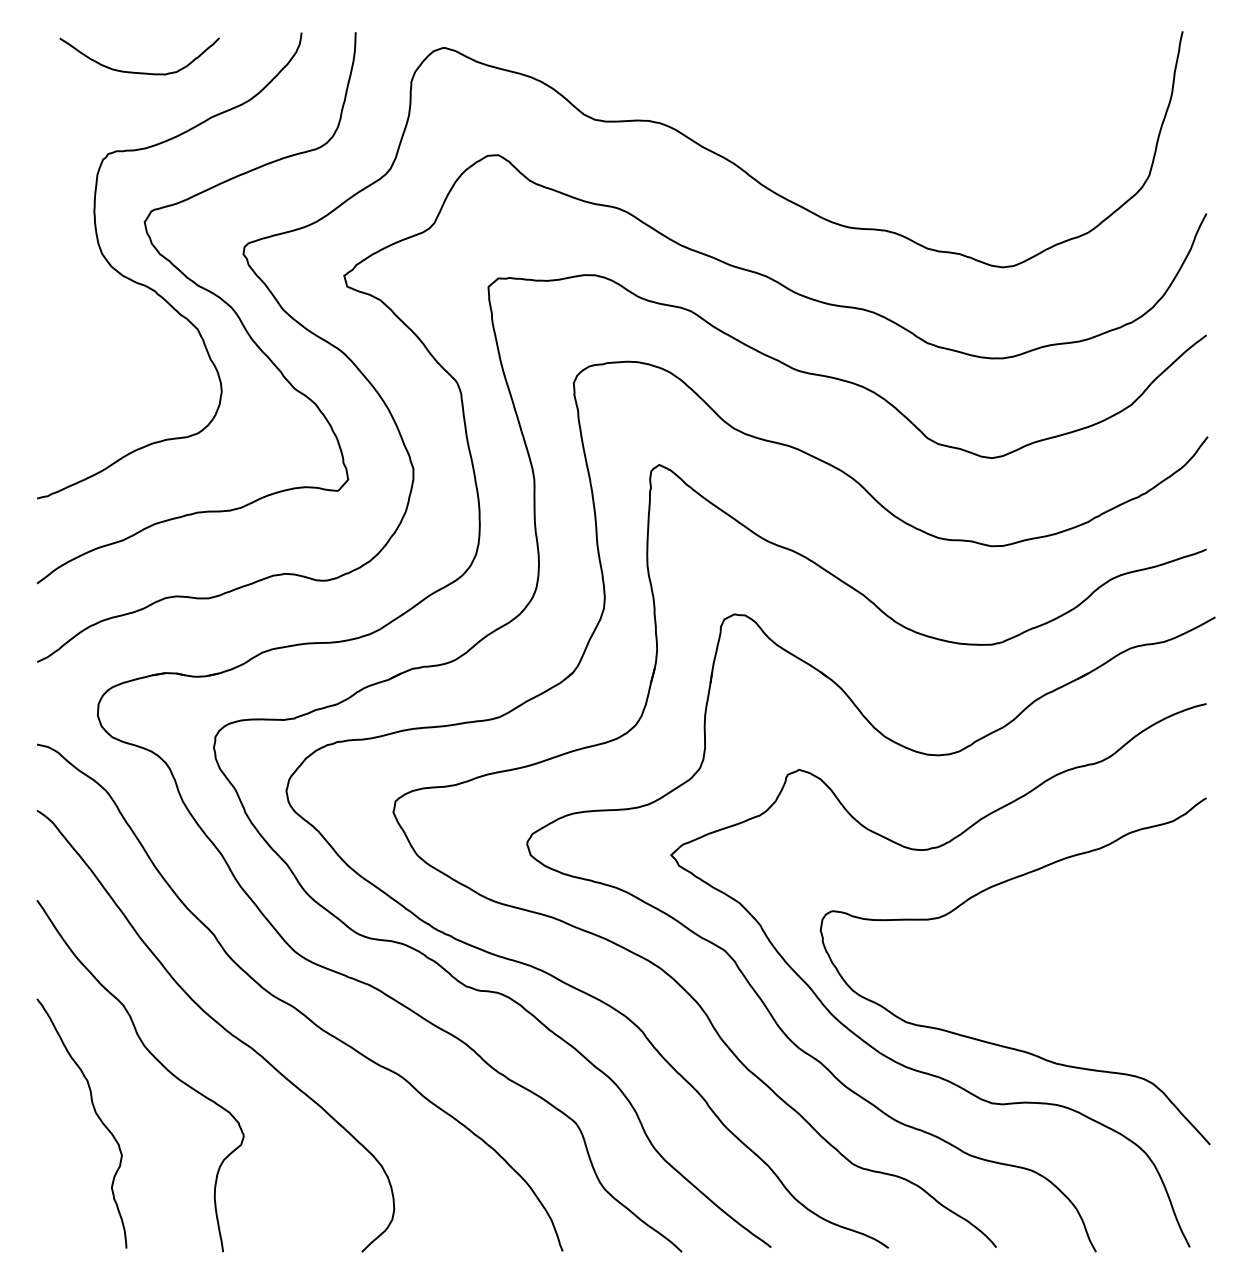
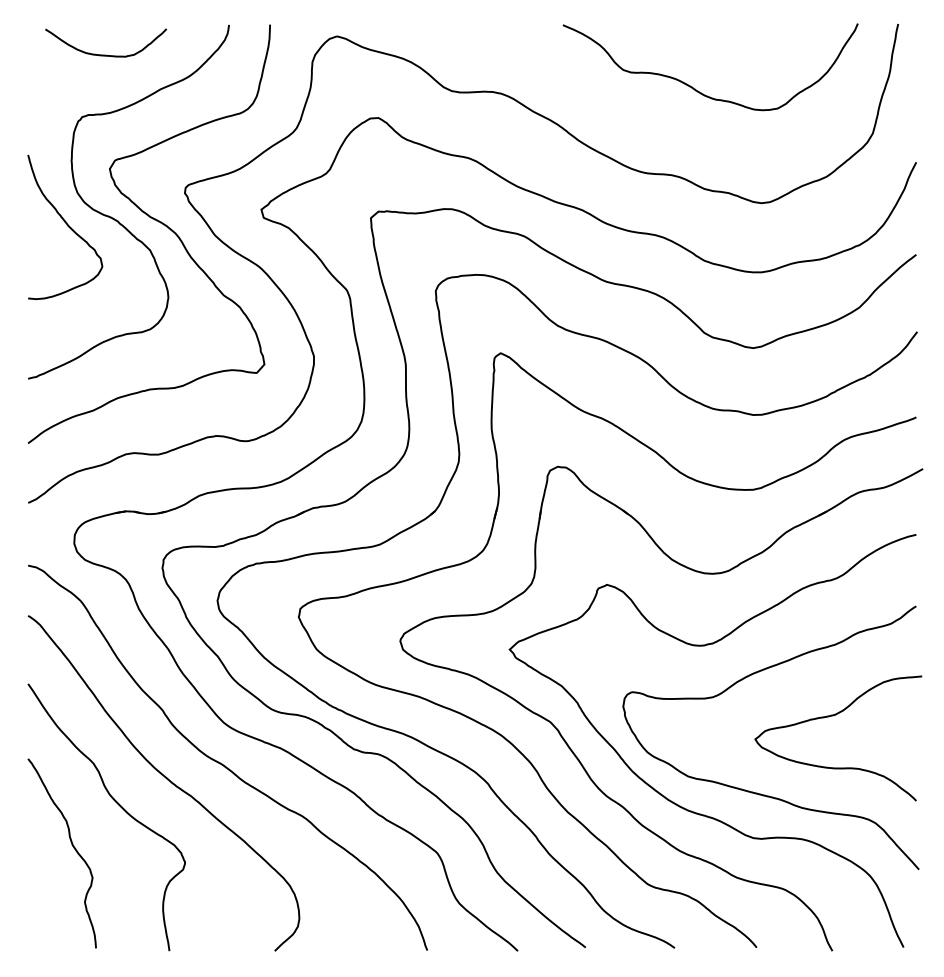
curve: (912, 114) -> (693, 87), added
curve: (87, 295) -> (66, 224), added
curve: (1094, 943) -> (831, 716), added

